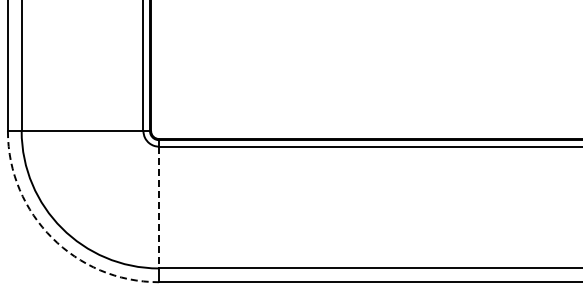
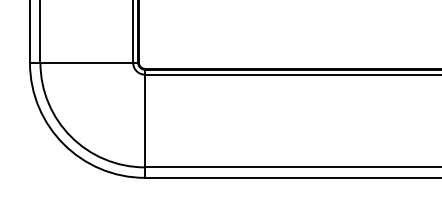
line: (159, 207) -> (145, 120), dashed -> solid
arc: (52, 237) -> (63, 143), dashed -> solid

